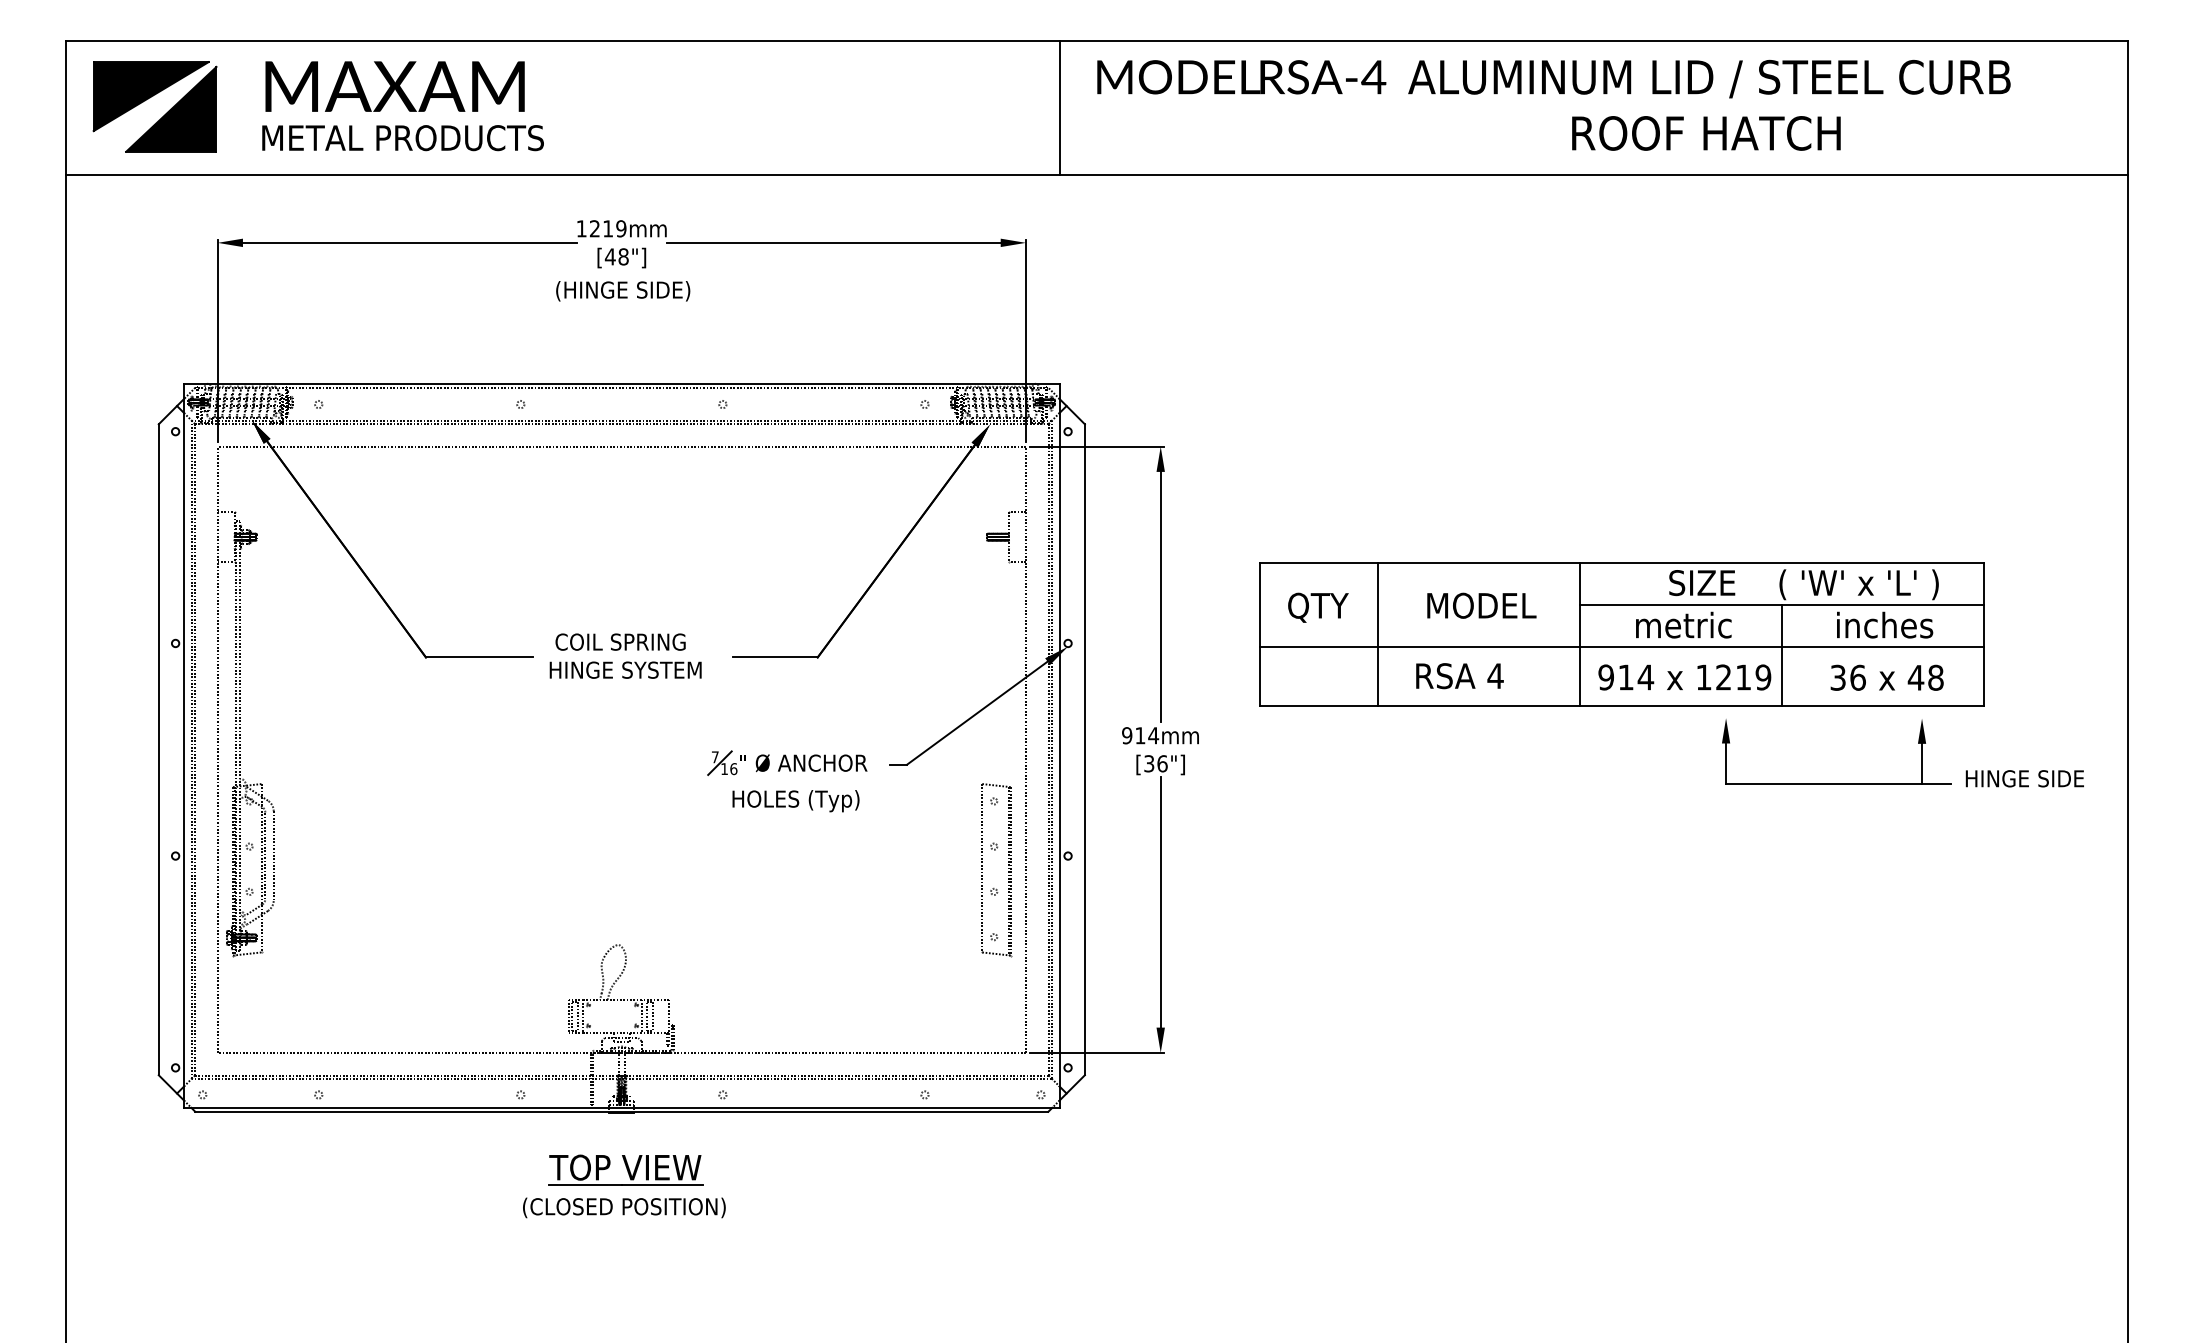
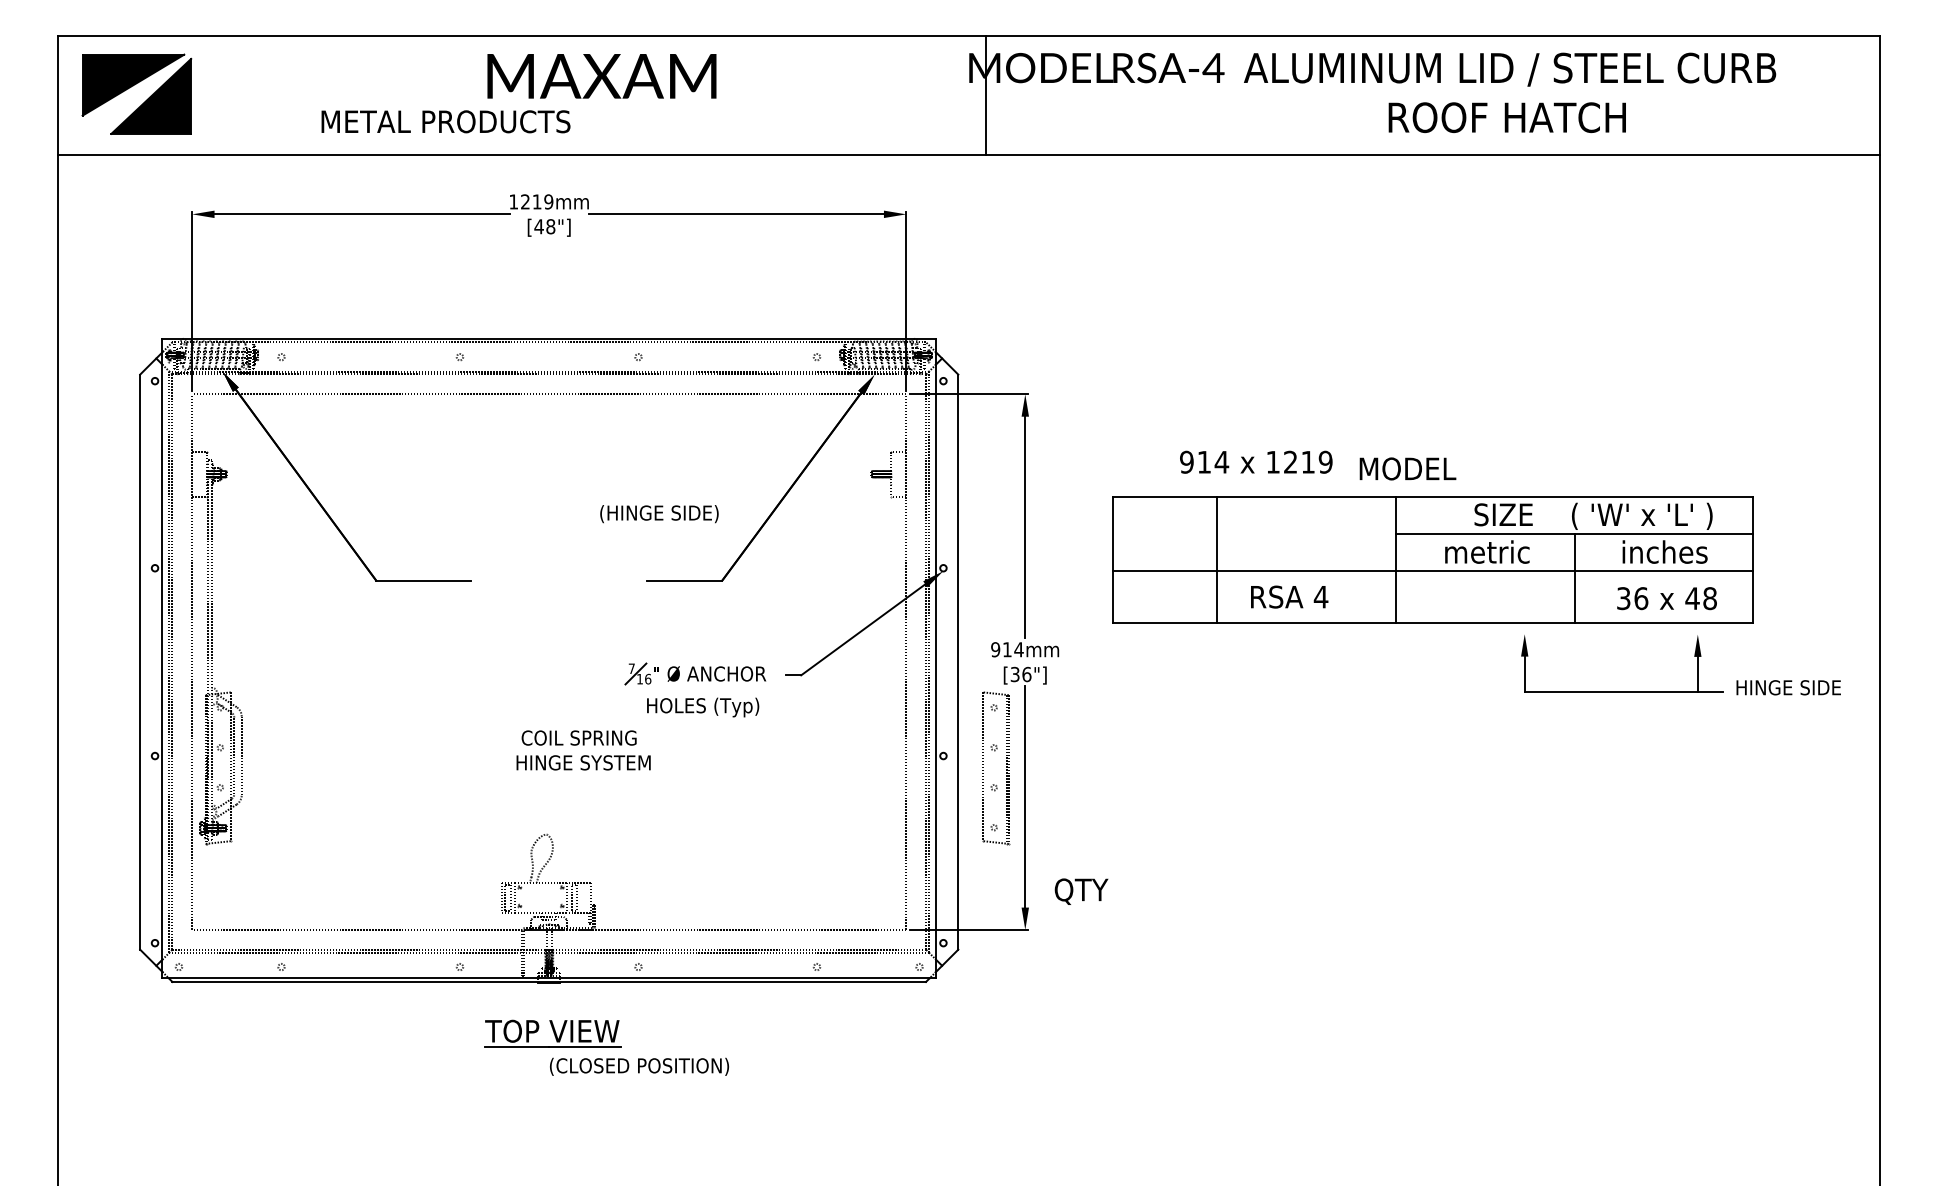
text: (394, 86) -> (601, 76), moved
line: (1060, 107) -> (985, 94), moved
text: (402, 137) -> (445, 121), moved
text: (623, 291) -> (659, 514), moved
text: (1481, 605) -> (1407, 468), moved
text: (1318, 607) -> (1081, 891), moved
text: (625, 656) -> (583, 750), moved
text: (1685, 676) -> (1256, 461), moved
part: (1008, 869) -> (1006, 767), moved
text: (624, 1207) -> (639, 1066), moved

